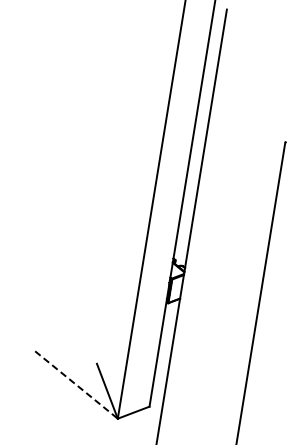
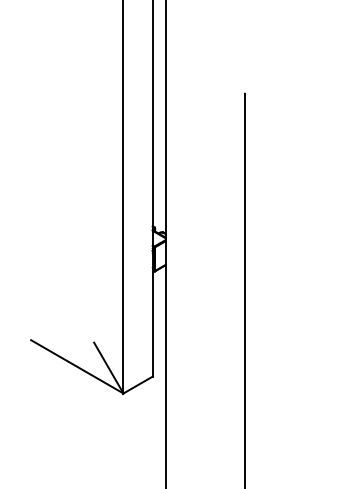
line: (76, 385) -> (77, 367), dashed -> solid

